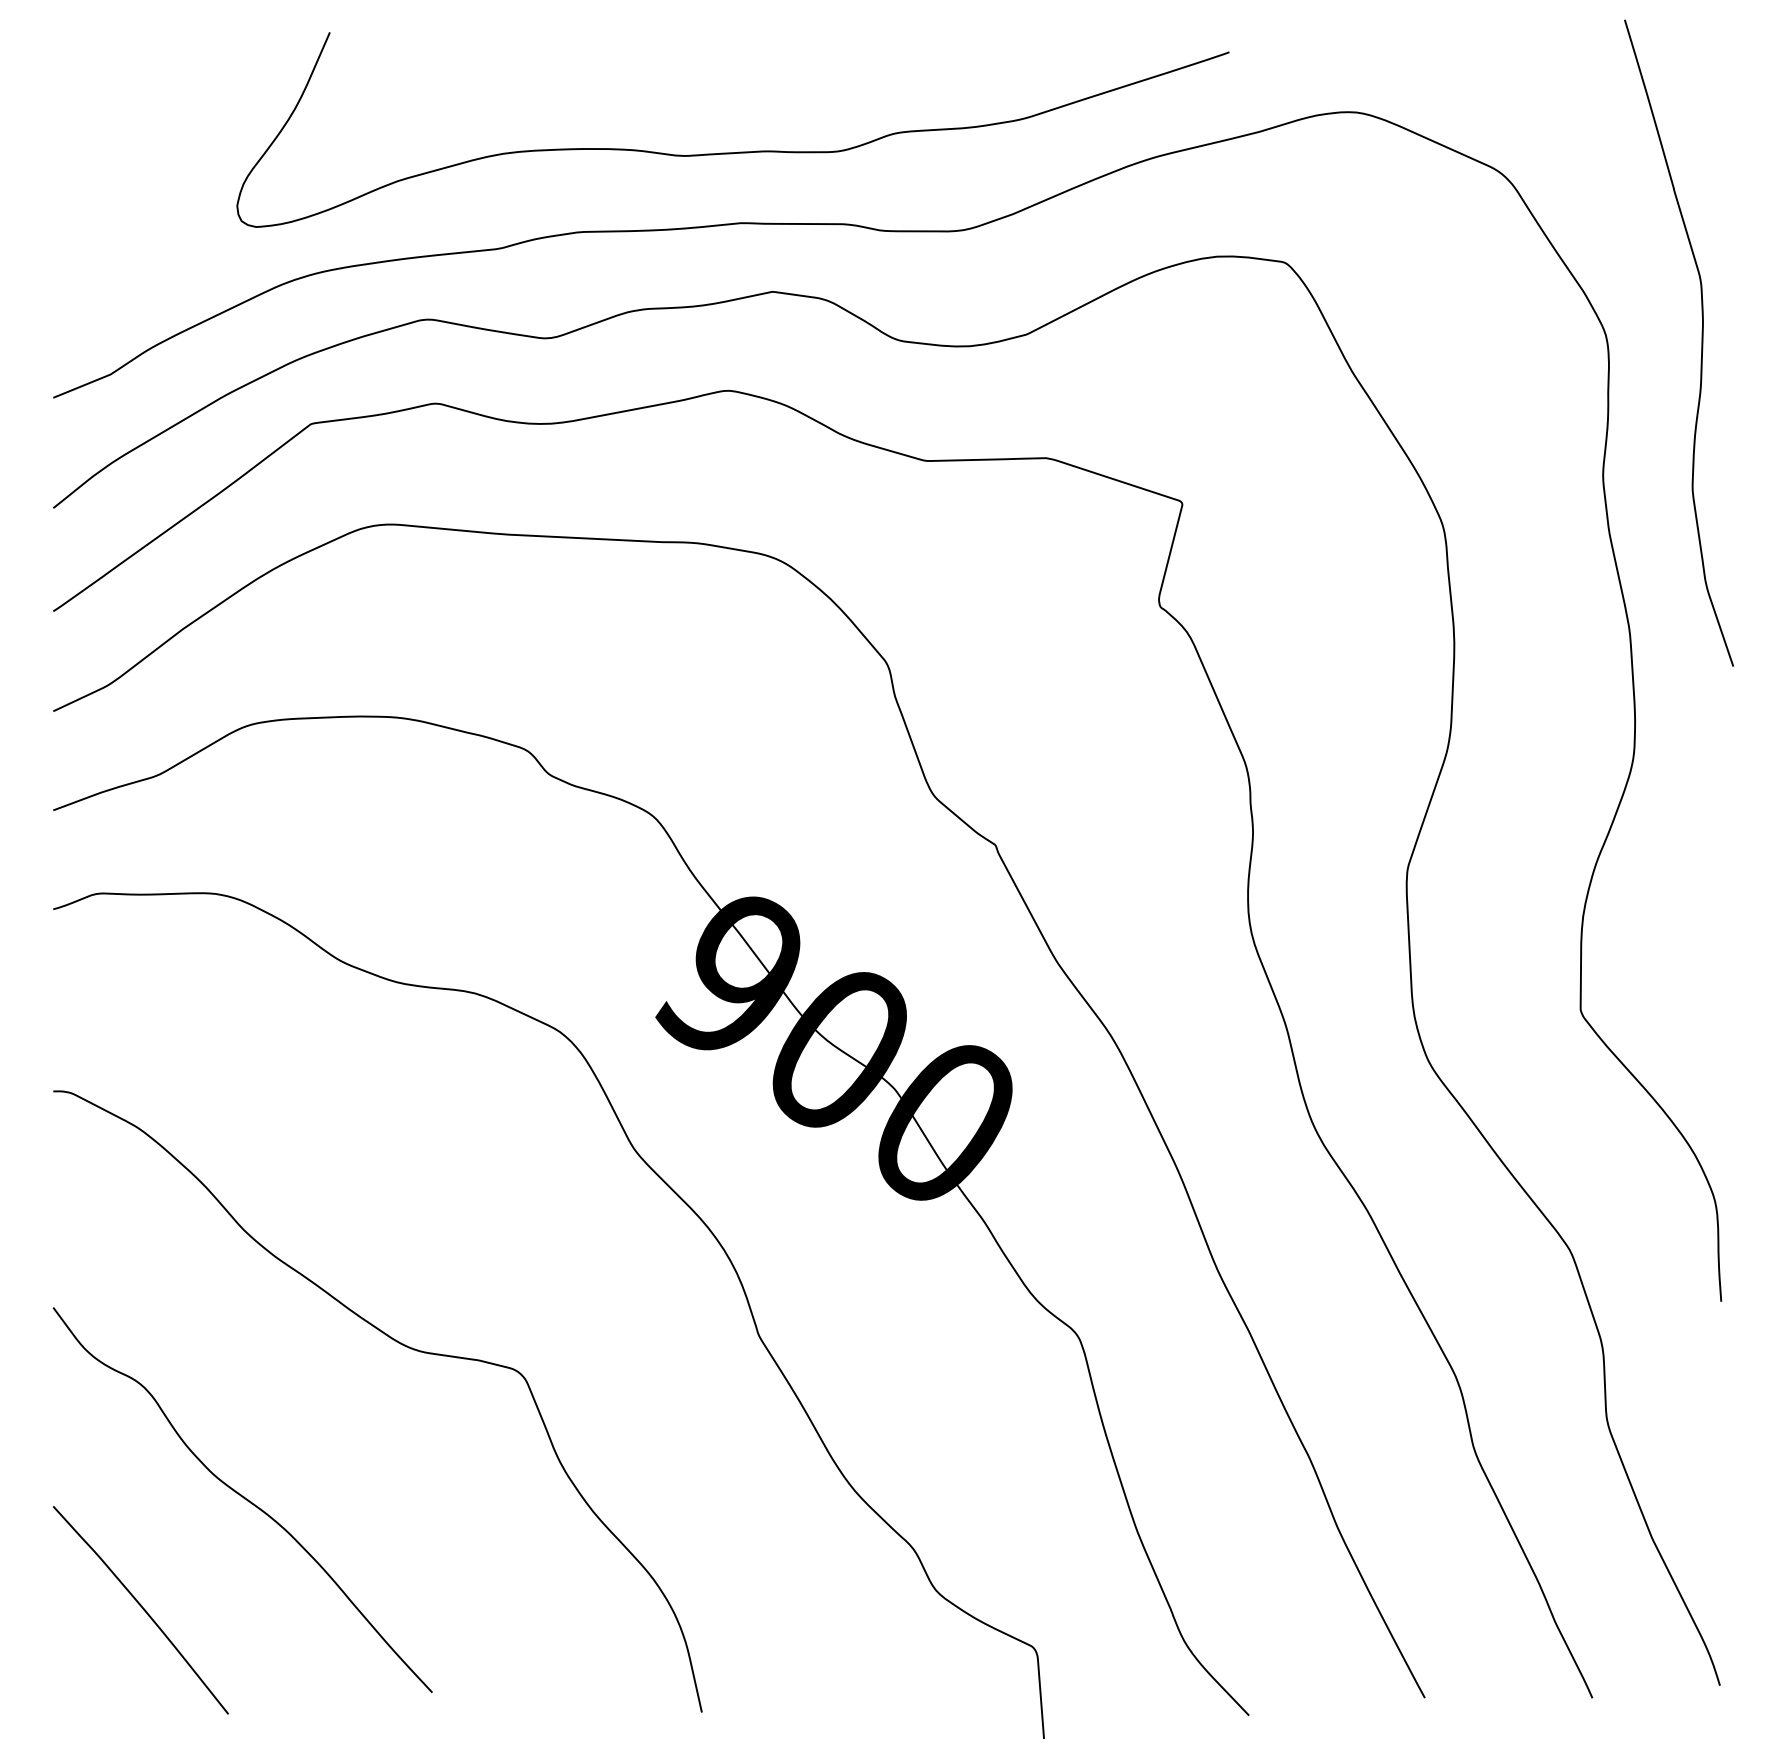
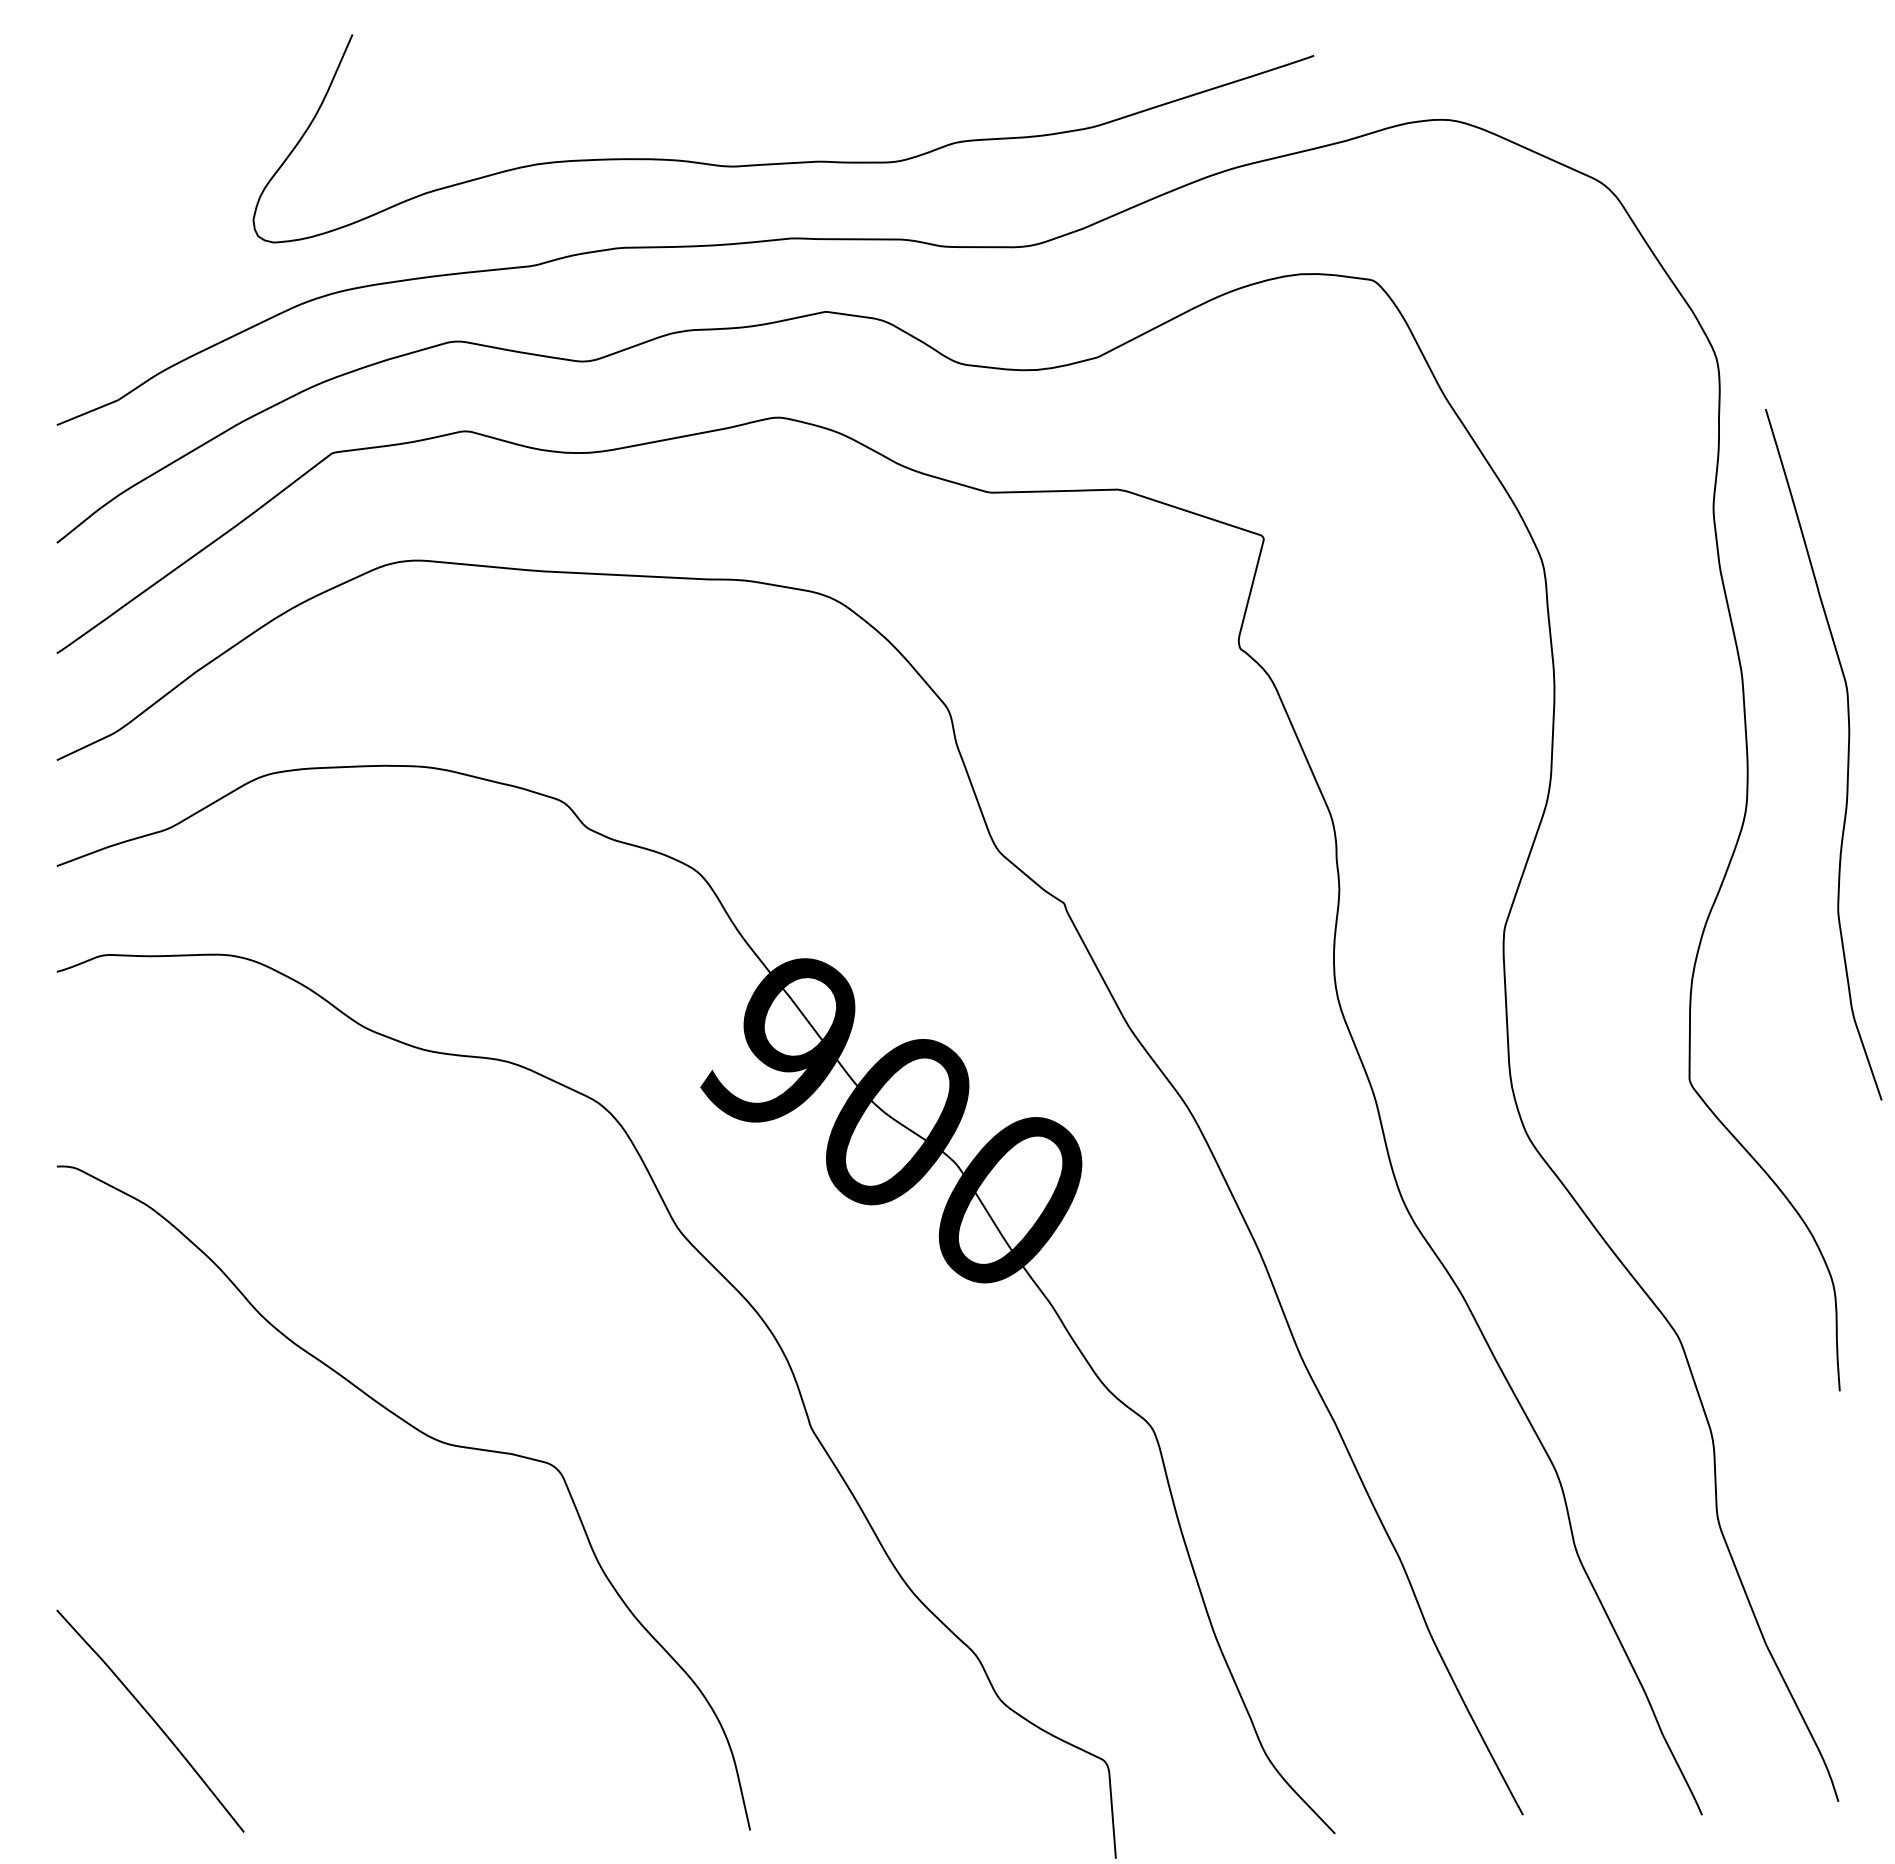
curve: (1701, 342) -> (1847, 754), moved
curve: (243, 1498) -> (260, 1601), removed

